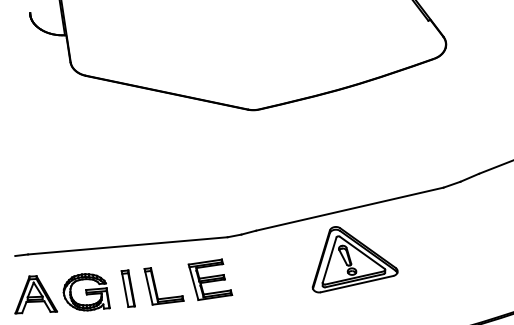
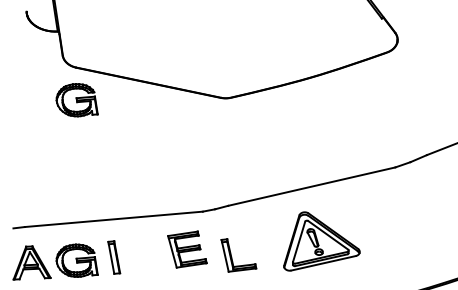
part: (86, 112) -> (76, 100), added
part: (354, 259) -> (321, 241), moved
part: (156, 287) -> (232, 256), moved

